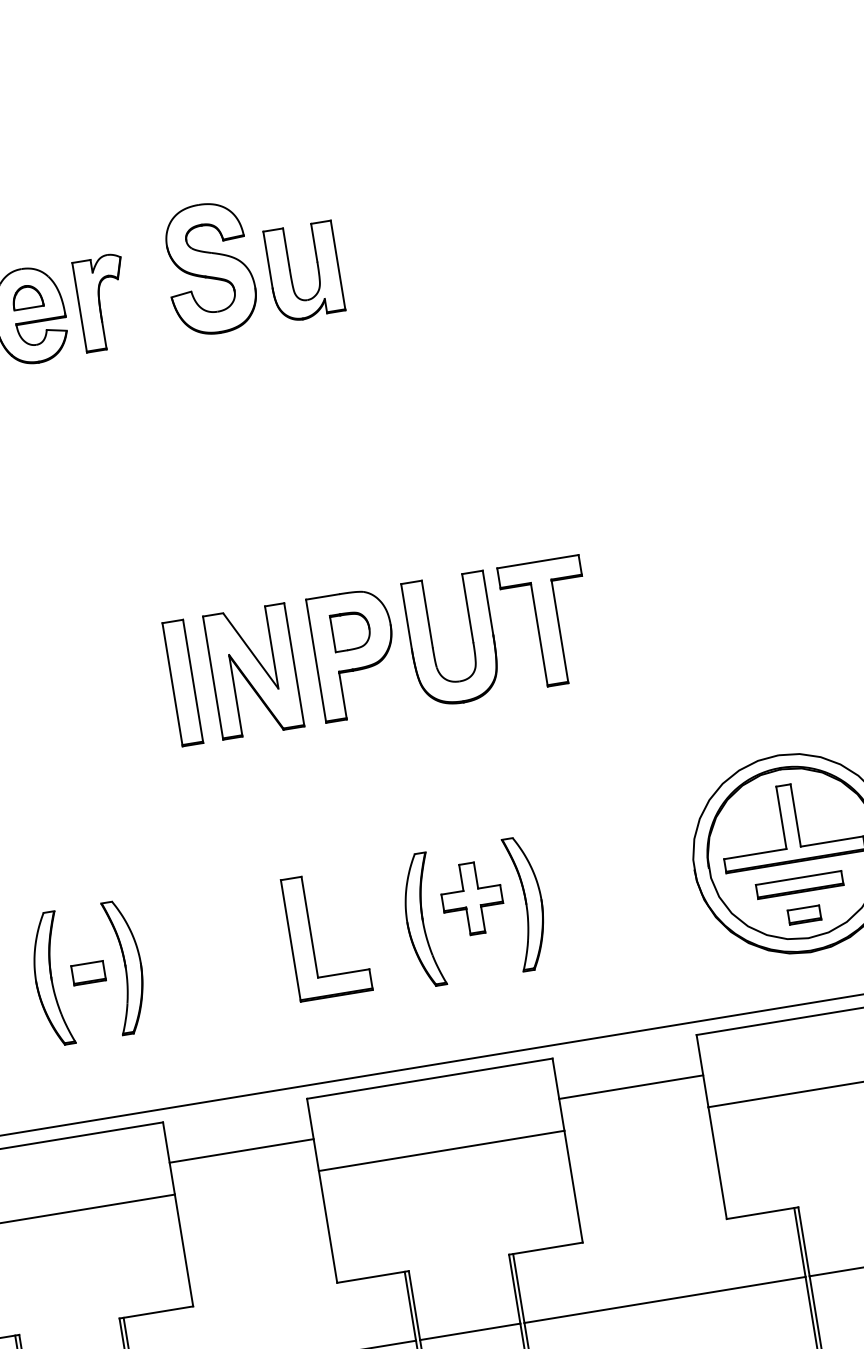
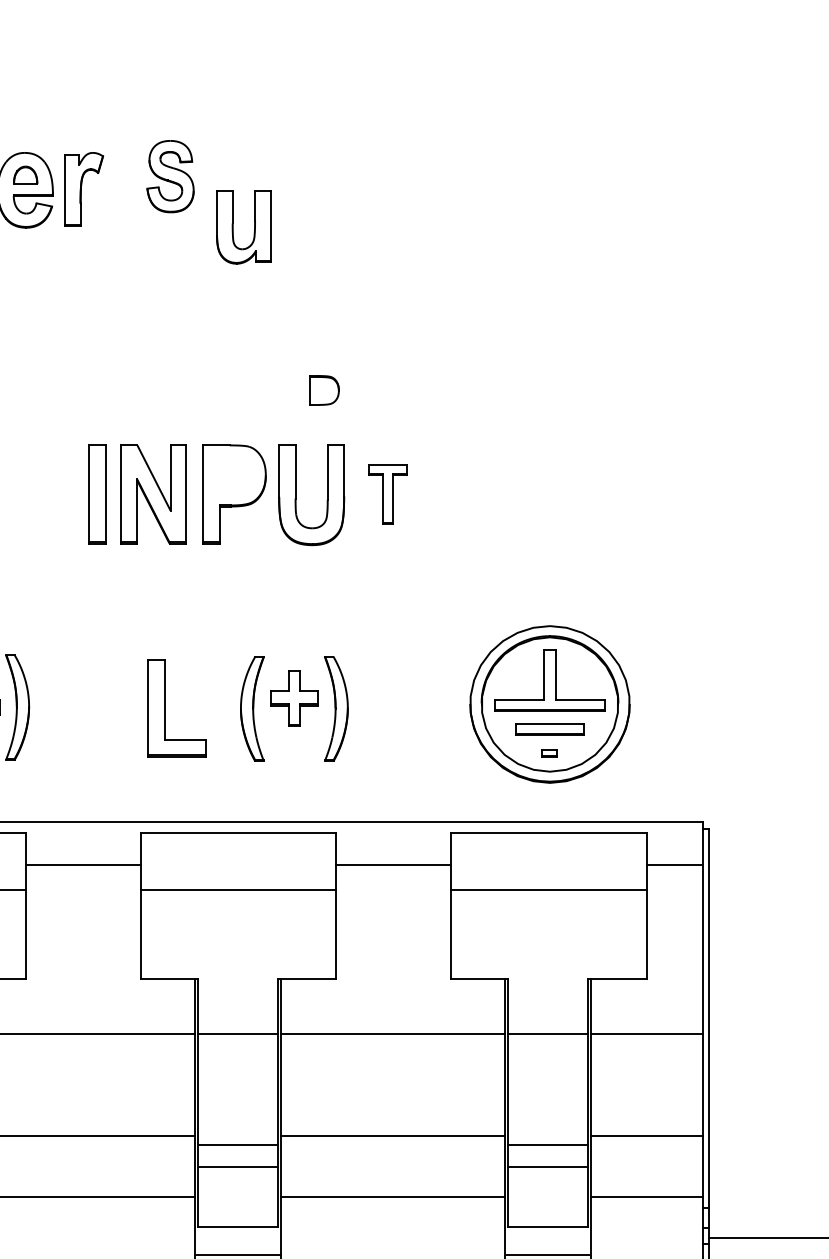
part: (209, 268) -> (170, 176), size x0.7
part: (291, 274) -> (233, 227), moved
part: (547, 623) -> (387, 494), size x0.6
part: (351, 631) -> (324, 390), moved
part: (804, 915) -> (549, 753), size x0.6

